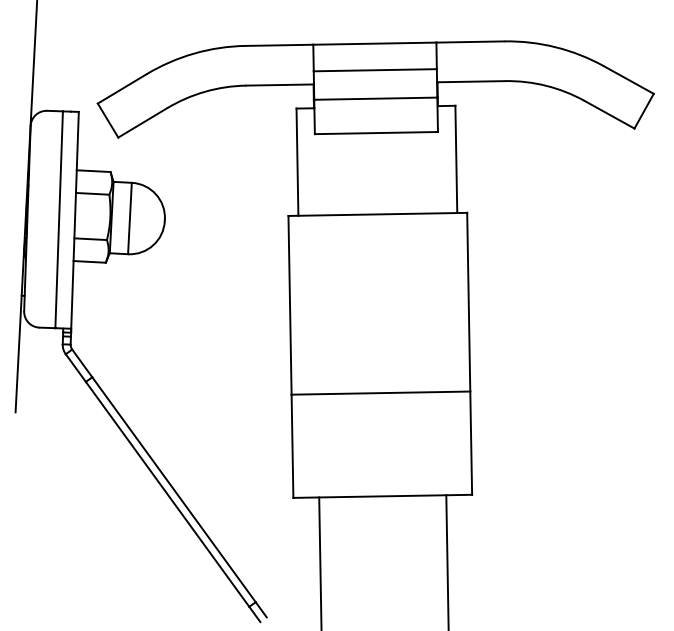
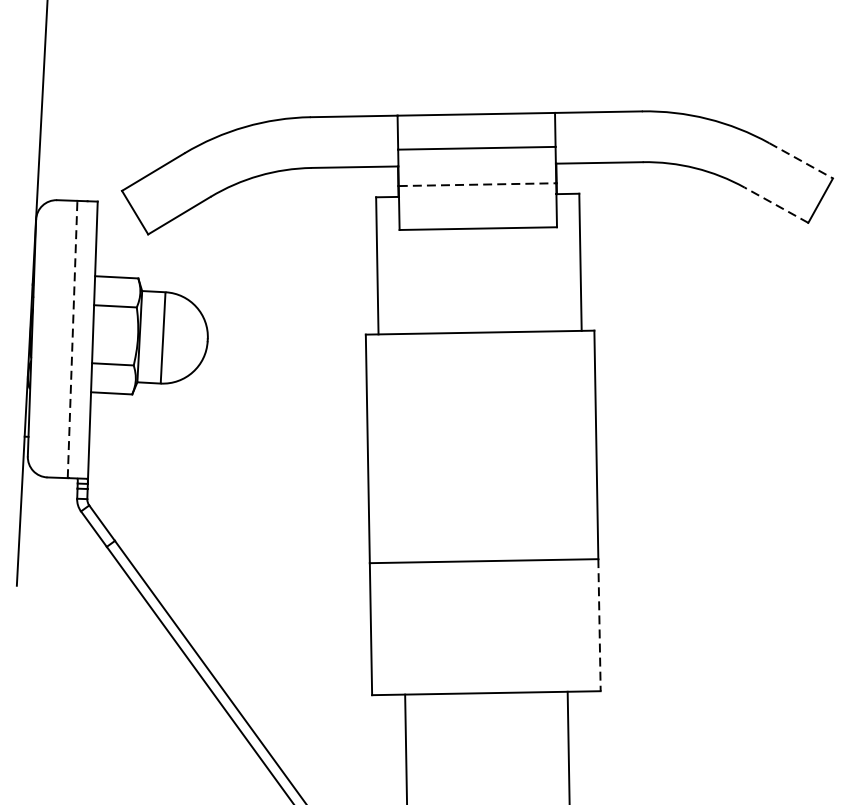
line: (629, 80) -> (801, 161), solid -> dashed
line: (375, 98) -> (477, 184), solid -> dashed
line: (609, 114) -> (776, 204), solid -> dashed
line: (59, 219) -> (73, 339), solid -> dashed
line: (471, 443) -> (599, 625), solid -> dashed

